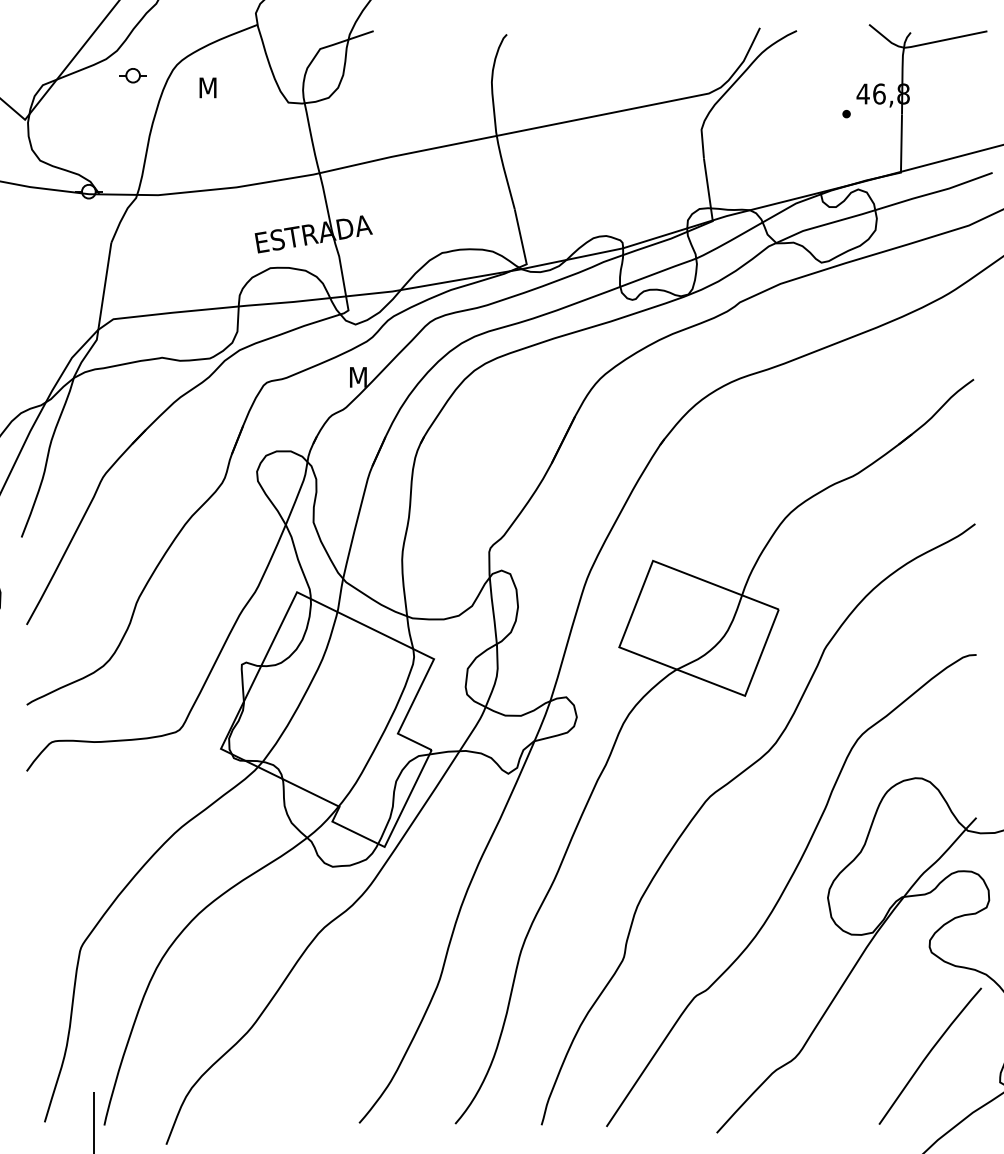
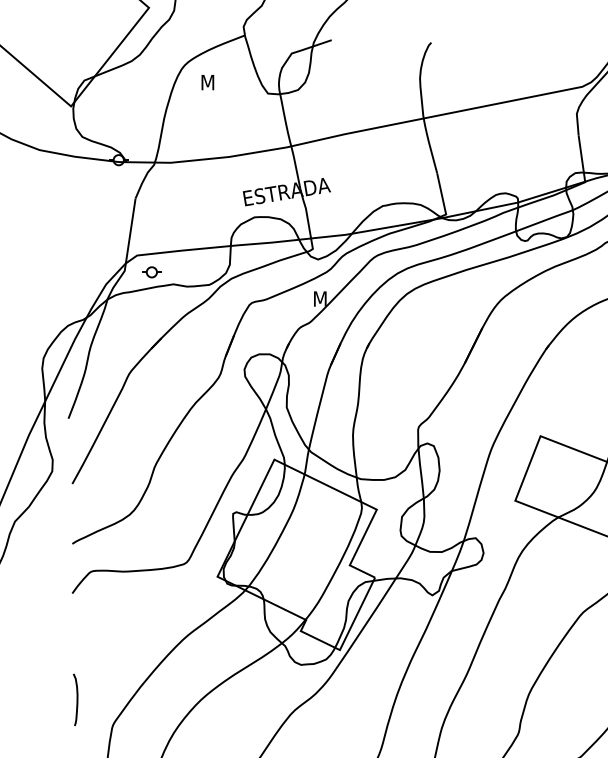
part: (132, 75) -> (151, 272), moved
curve: (32, 913) -> (76, 699), added

